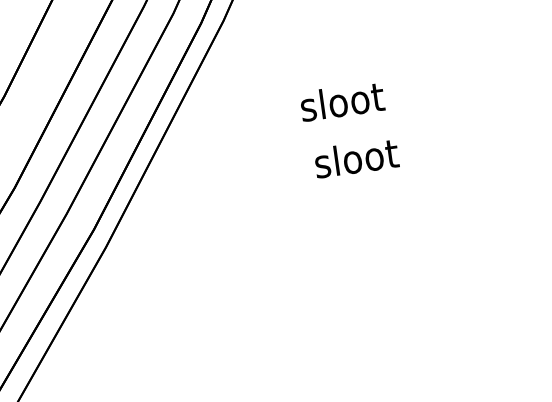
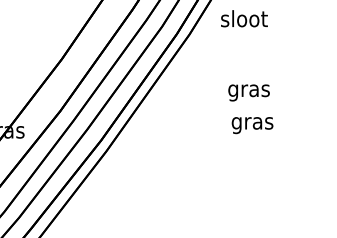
text: (341, 105) -> (248, 90), sloot -> gras
text: (356, 162) -> (252, 123), sloot -> gras

